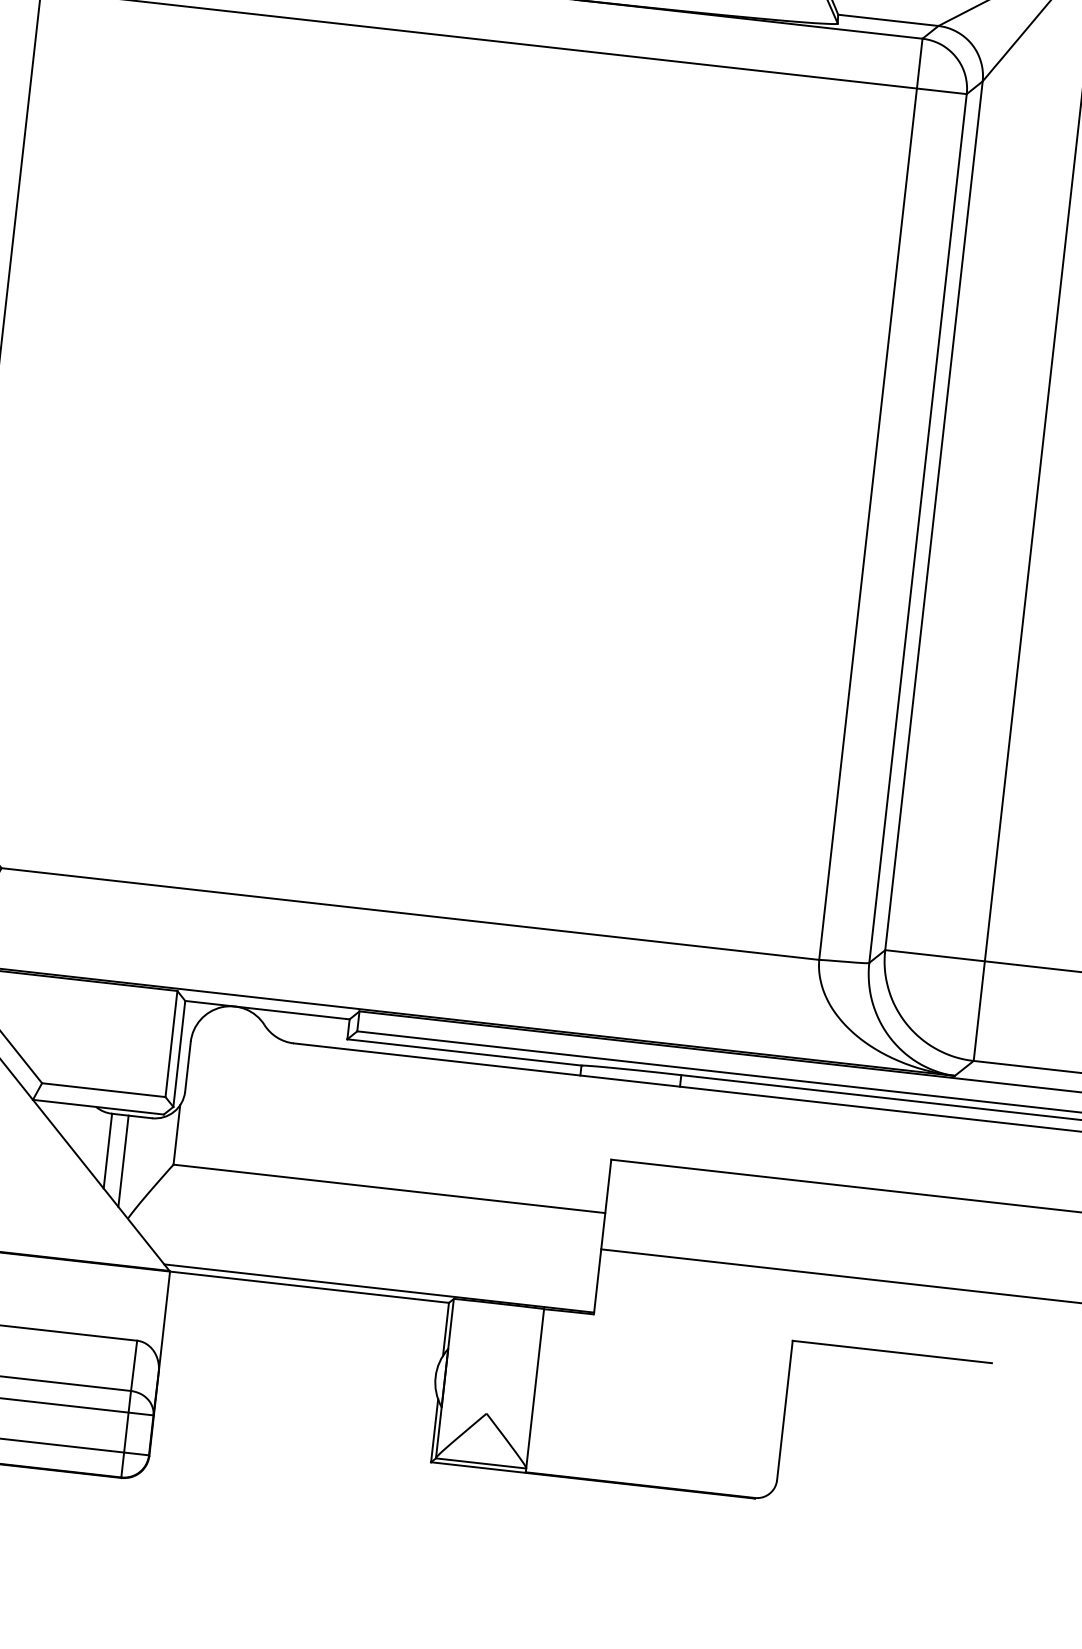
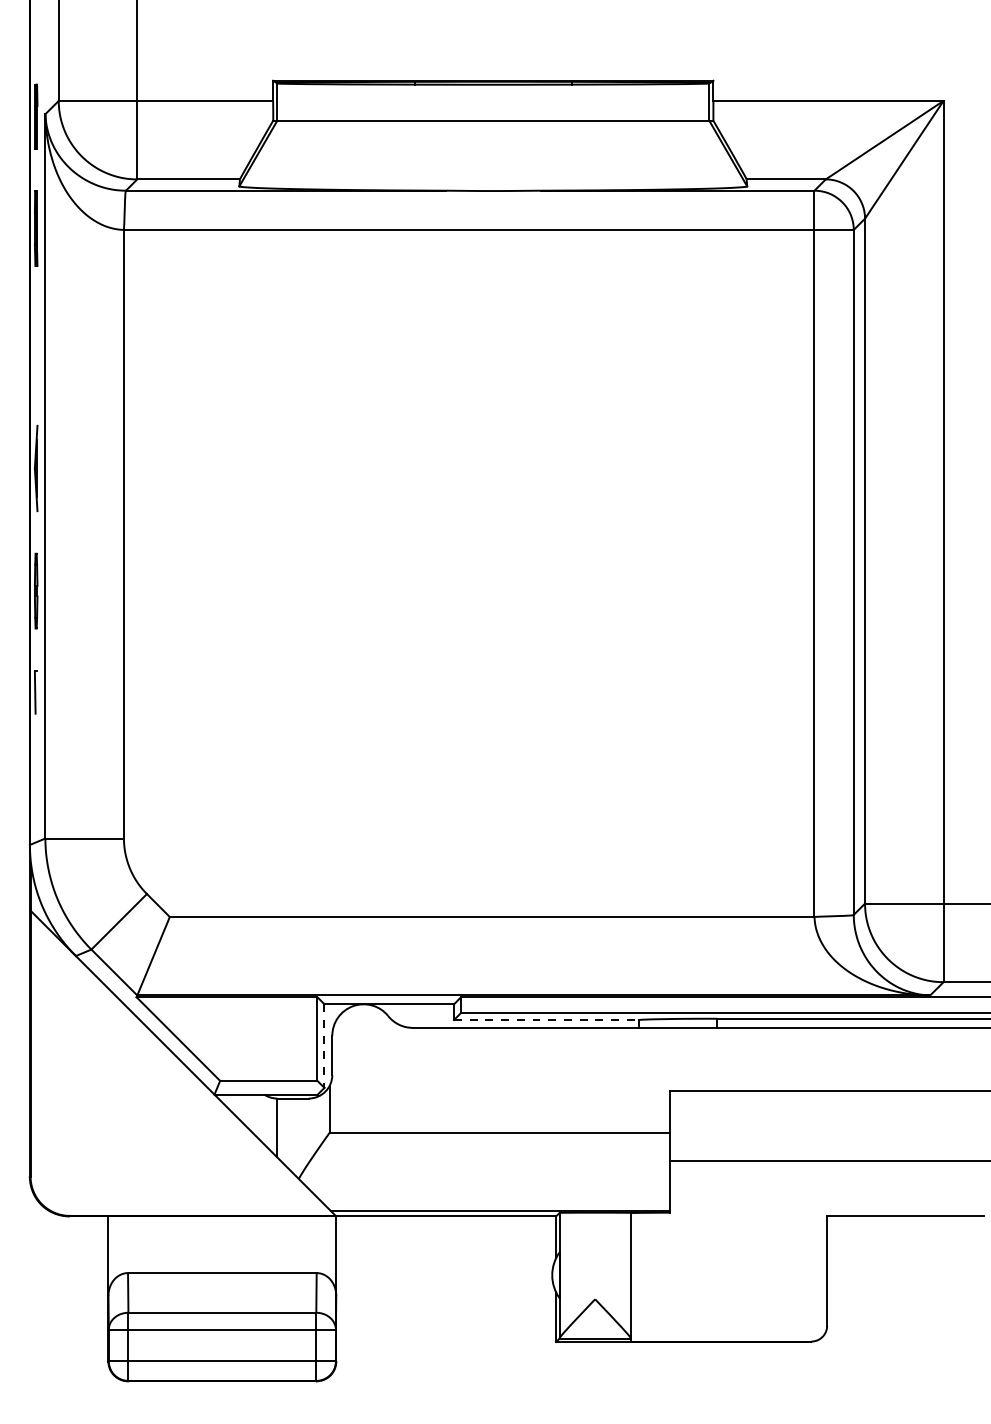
line: (464, 1053) -> (546, 1020), solid -> dashed
line: (179, 1054) -> (324, 1046), solid -> dashed
line: (123, 1161) -> (290, 1134), removed

